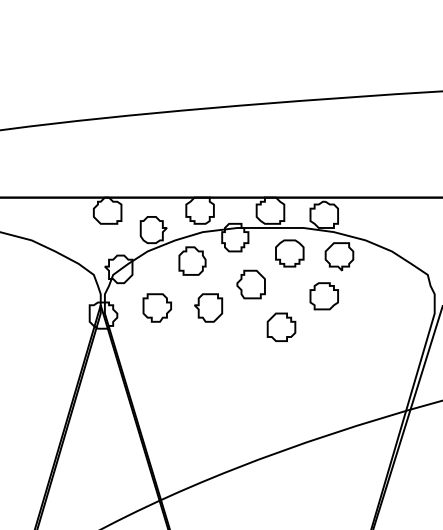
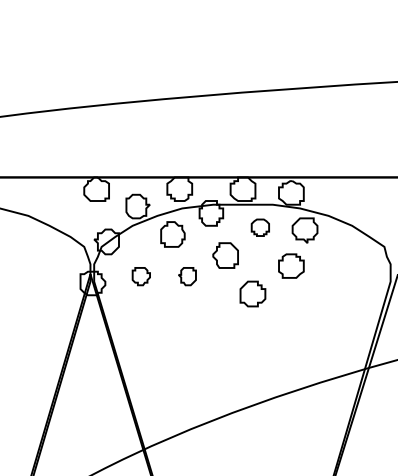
part: (289, 253) -> (260, 227), size x0.7
part: (157, 307) -> (141, 276), size x0.7
part: (208, 307) -> (187, 276), size x0.7

